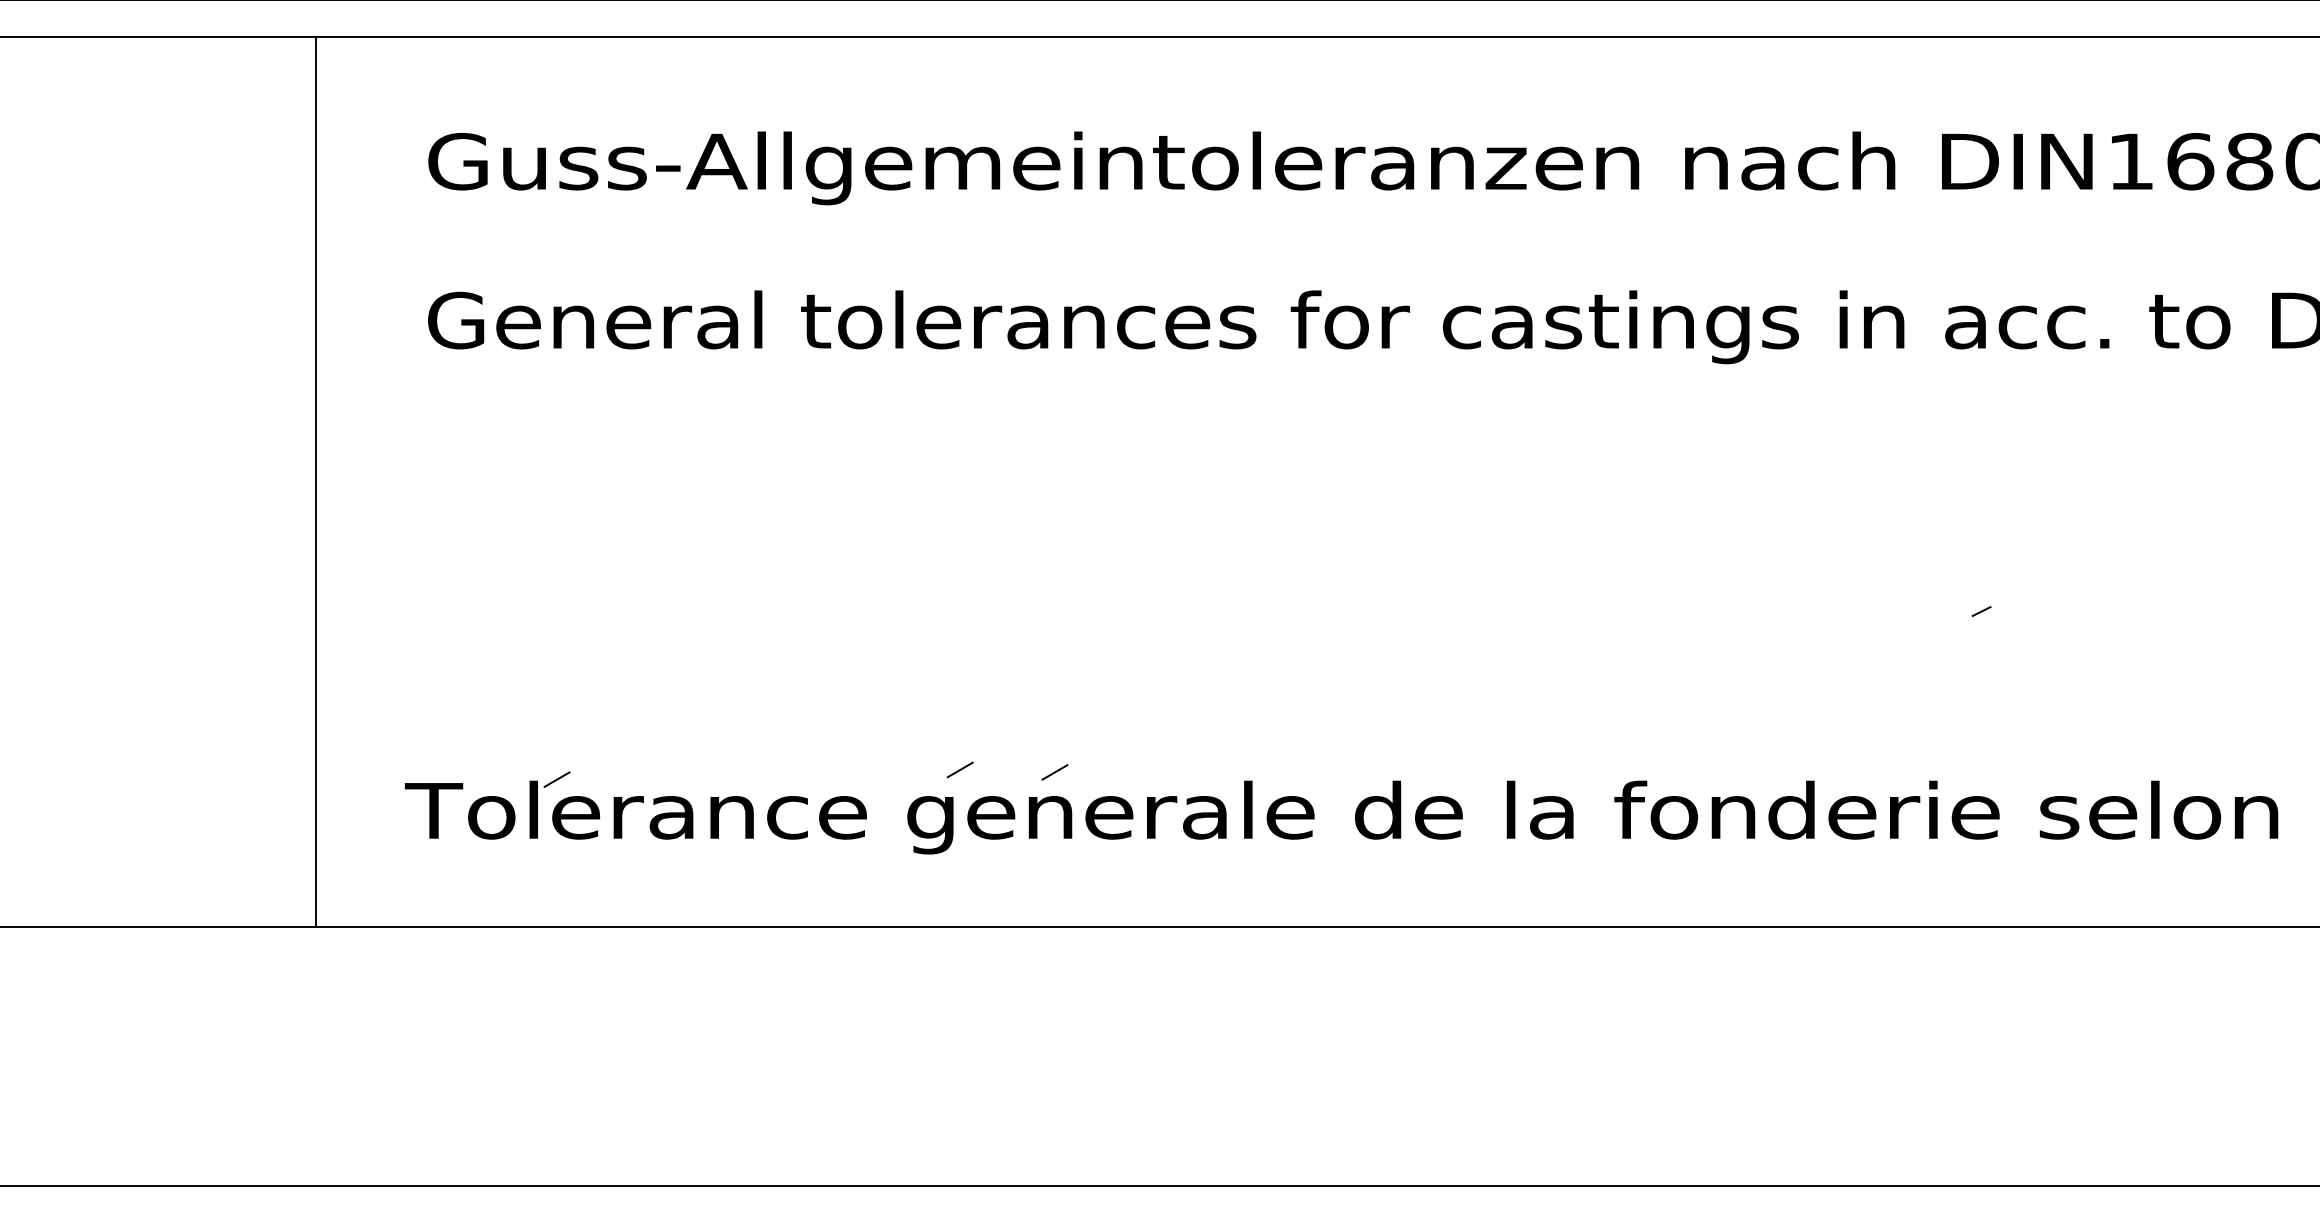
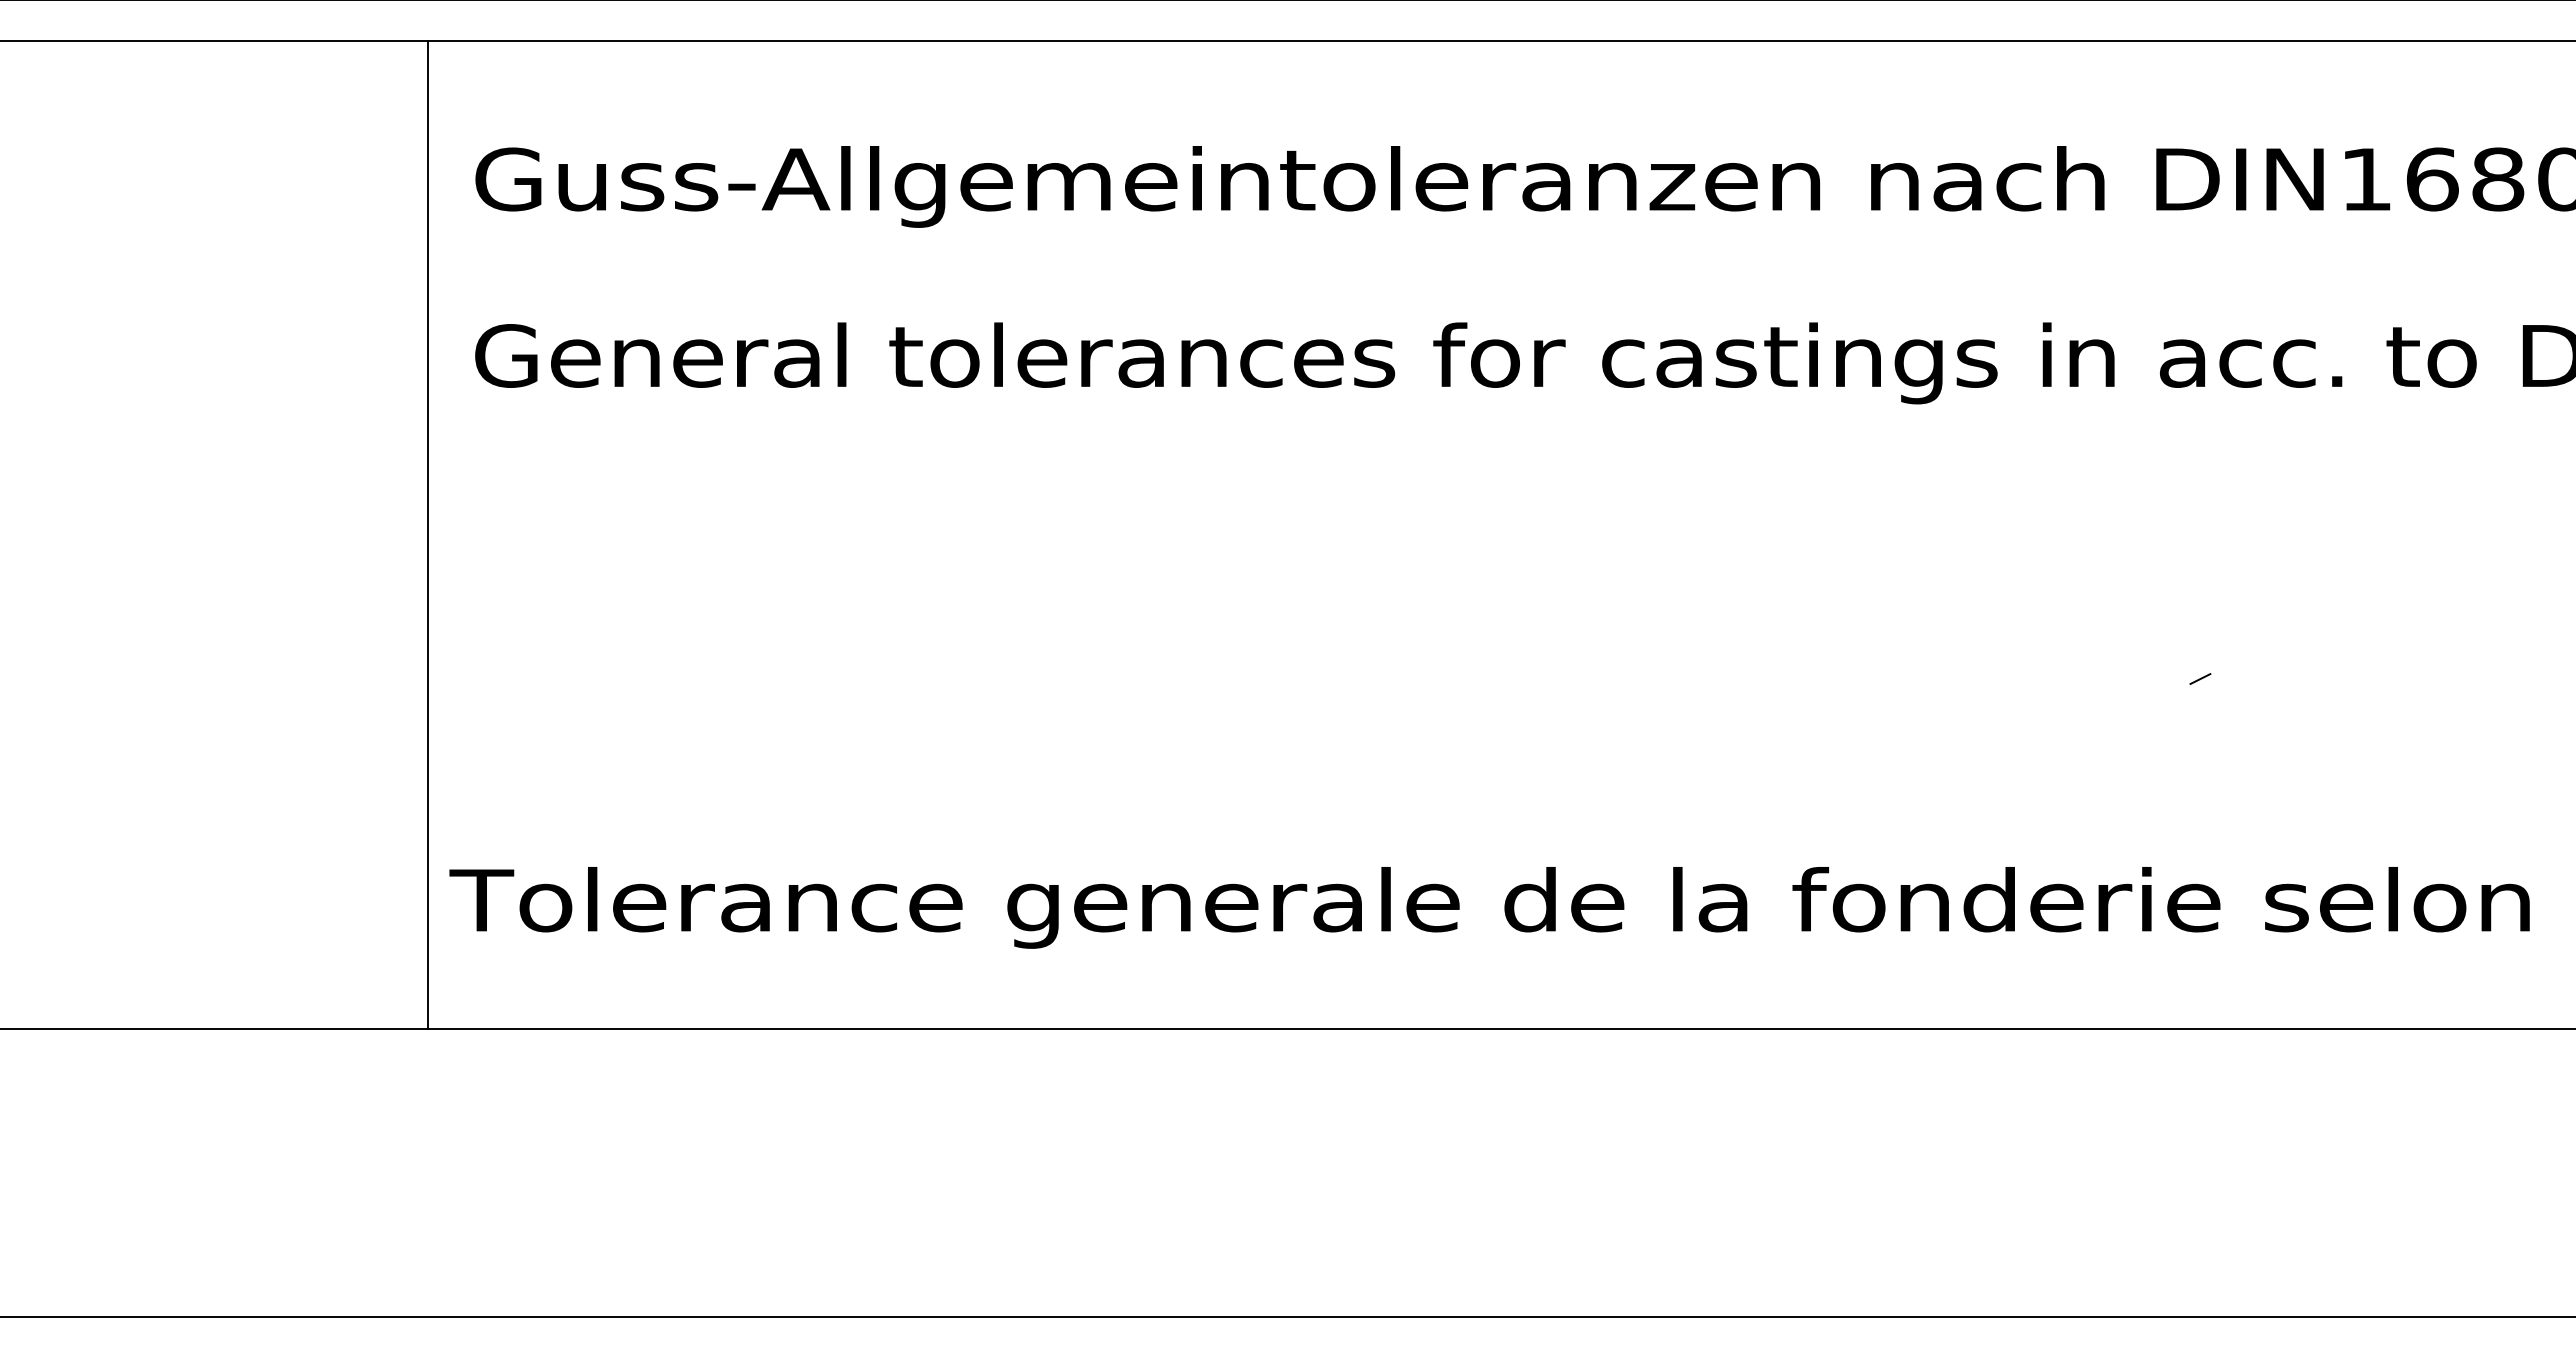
line: (316, 481) -> (428, 534), moved
line: (959, 769) -> (1065, 854), removed
line: (1055, 772) -> (1171, 857), removed
line: (557, 779) -> (618, 865), removed

